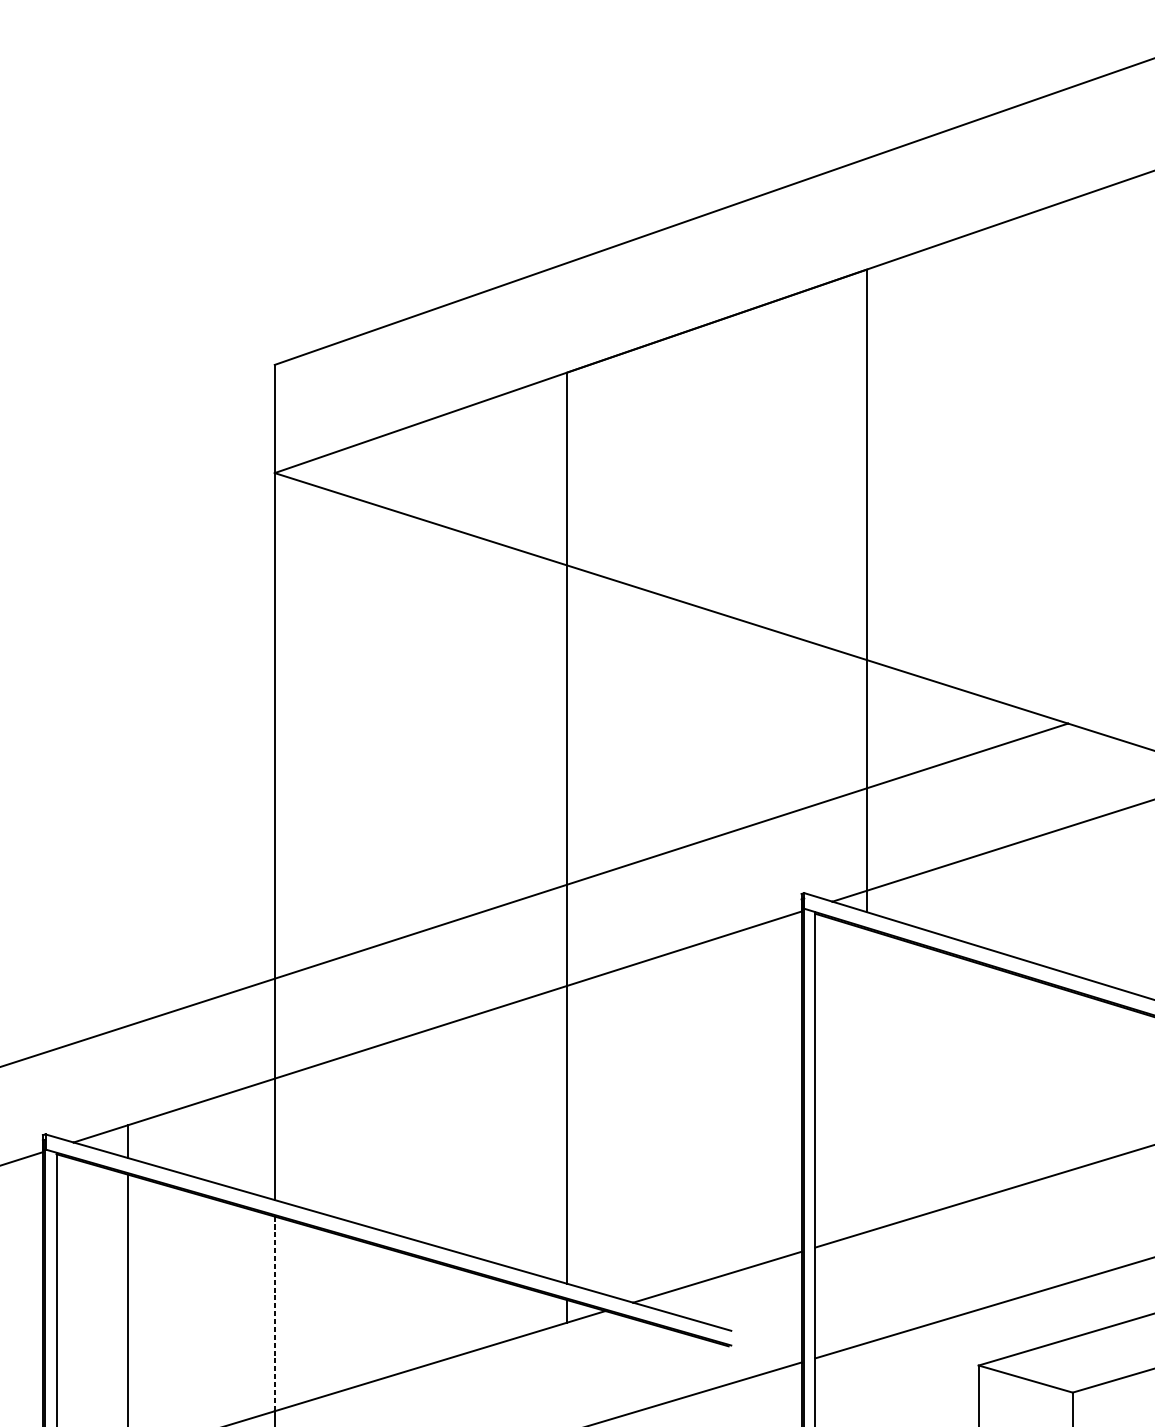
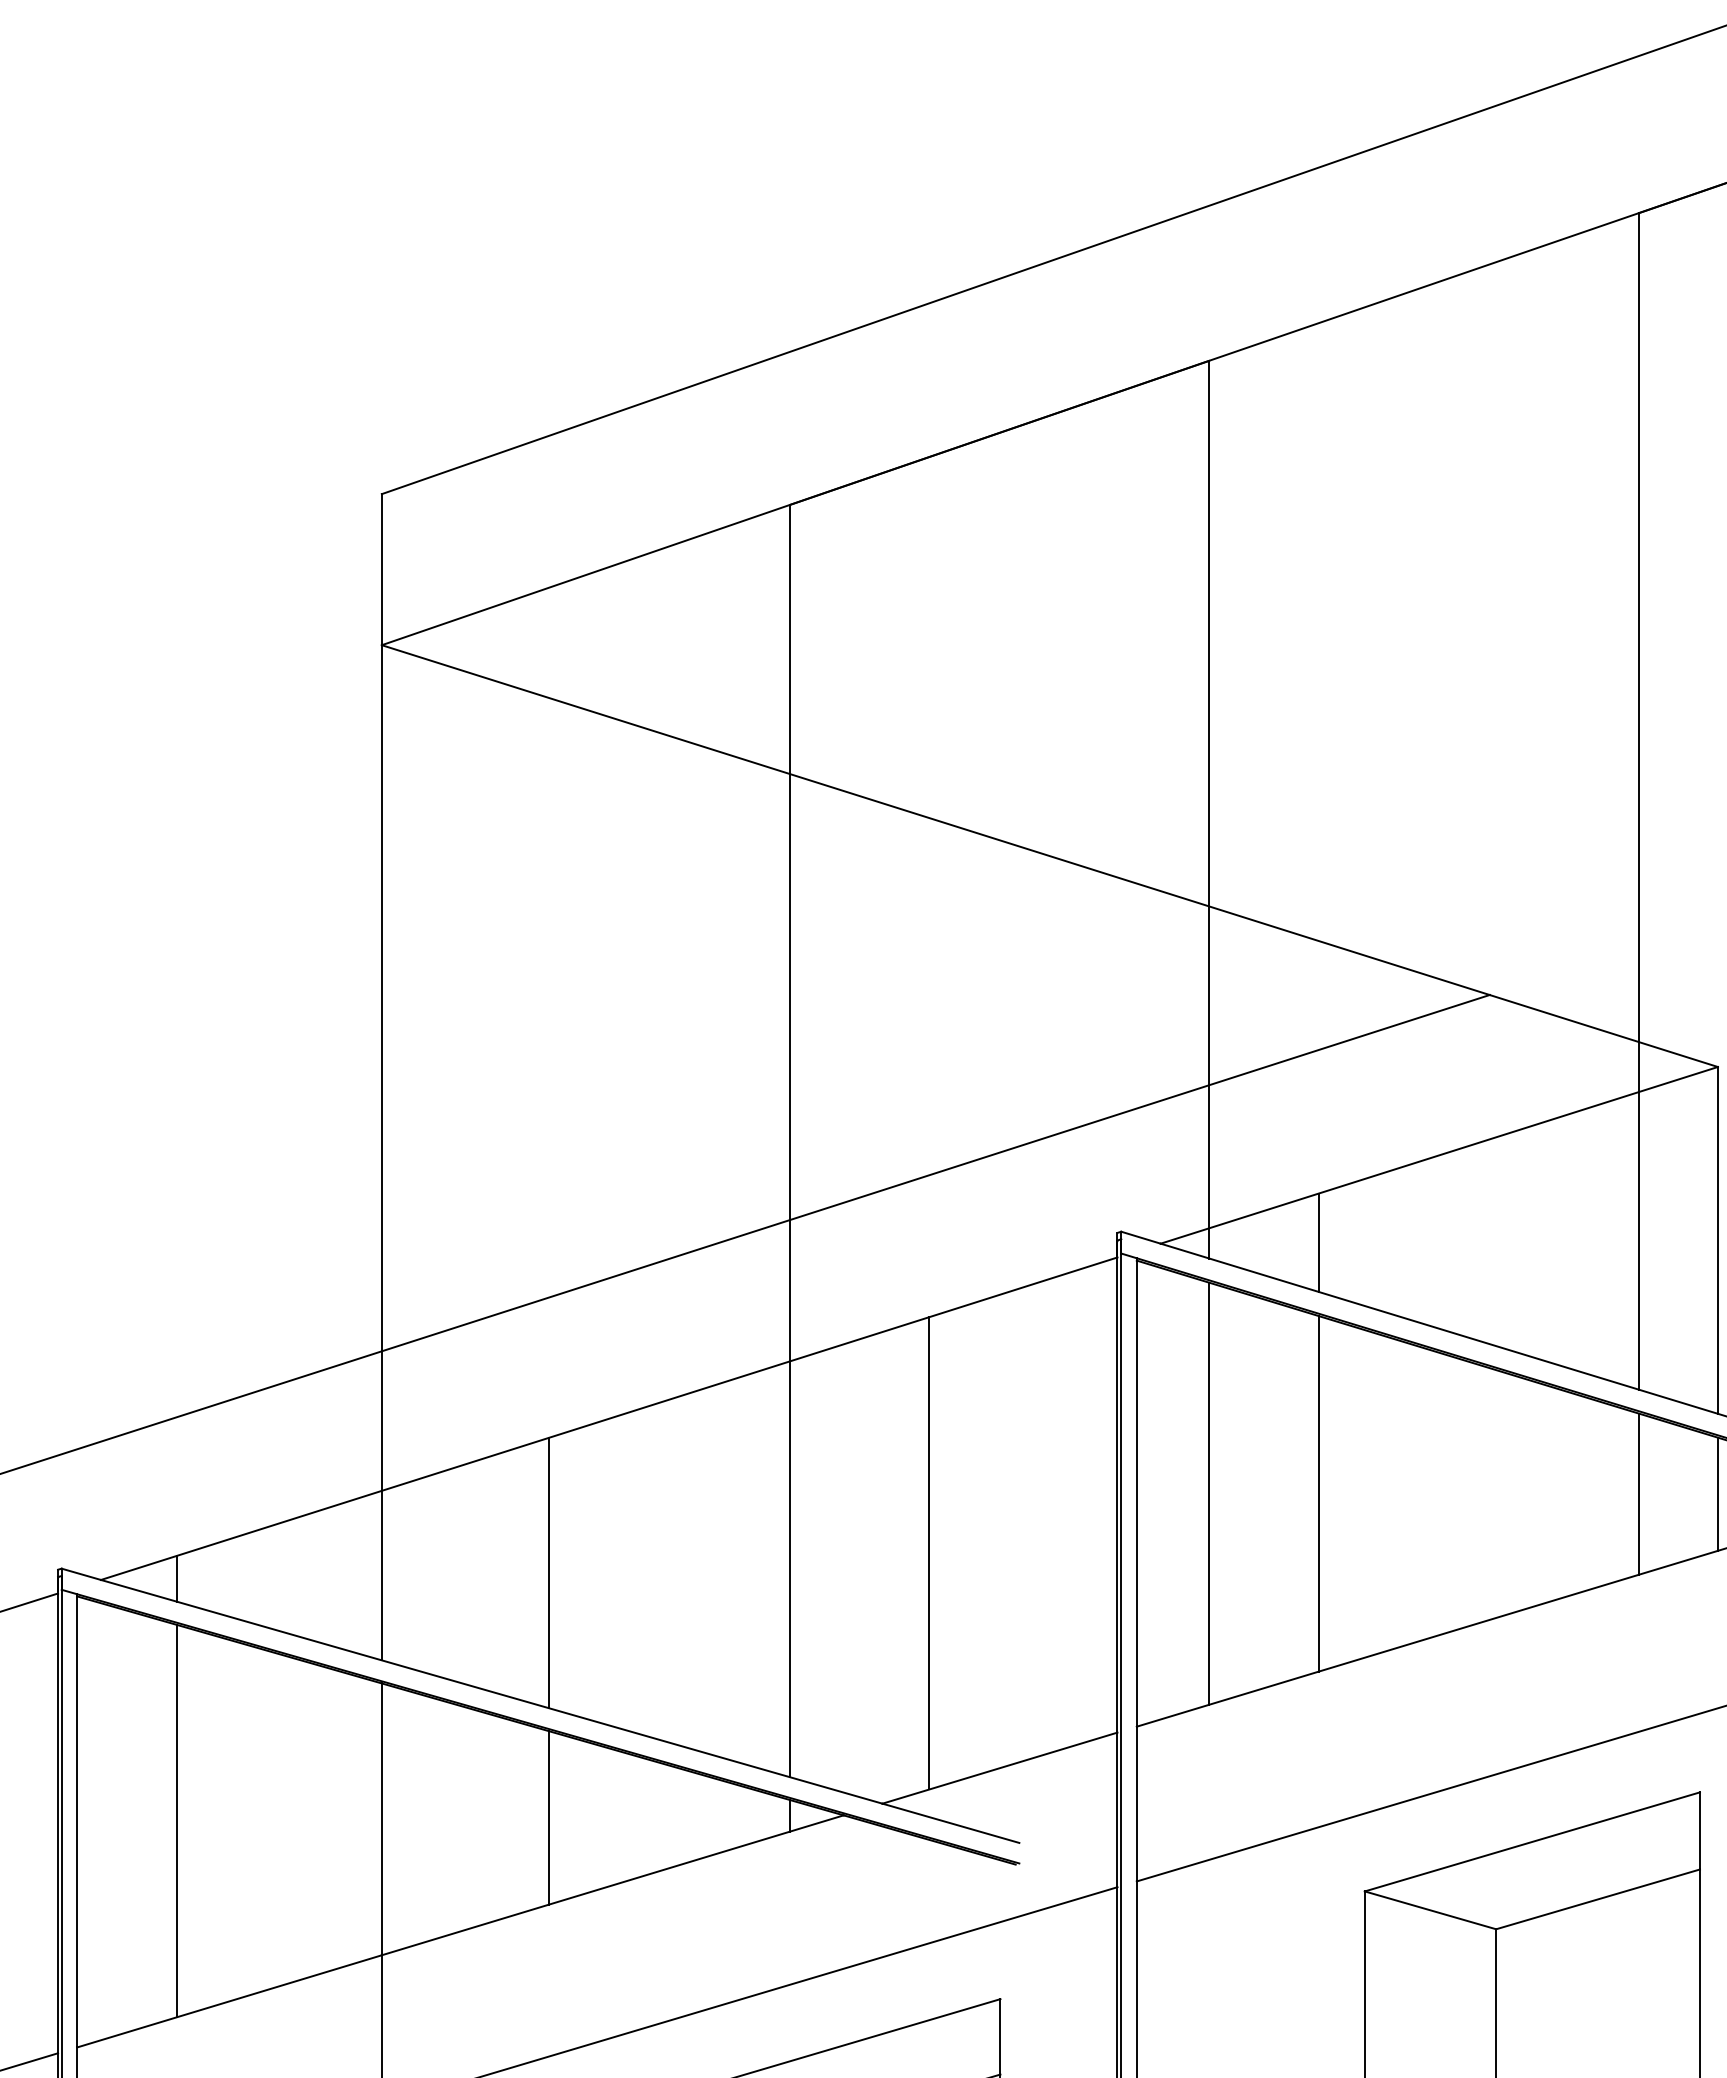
line: (945, 900) -> (1318, 1242), added
line: (867, 1080) -> (1209, 1493), added
line: (945, 1080) -> (1318, 1493), added
line: (666, 1123) -> (929, 1553), added
line: (394, 1137) -> (548, 1572), added
line: (394, 1312) -> (548, 1817), added
line: (274, 1314) -> (381, 1819), dashed -> solid

